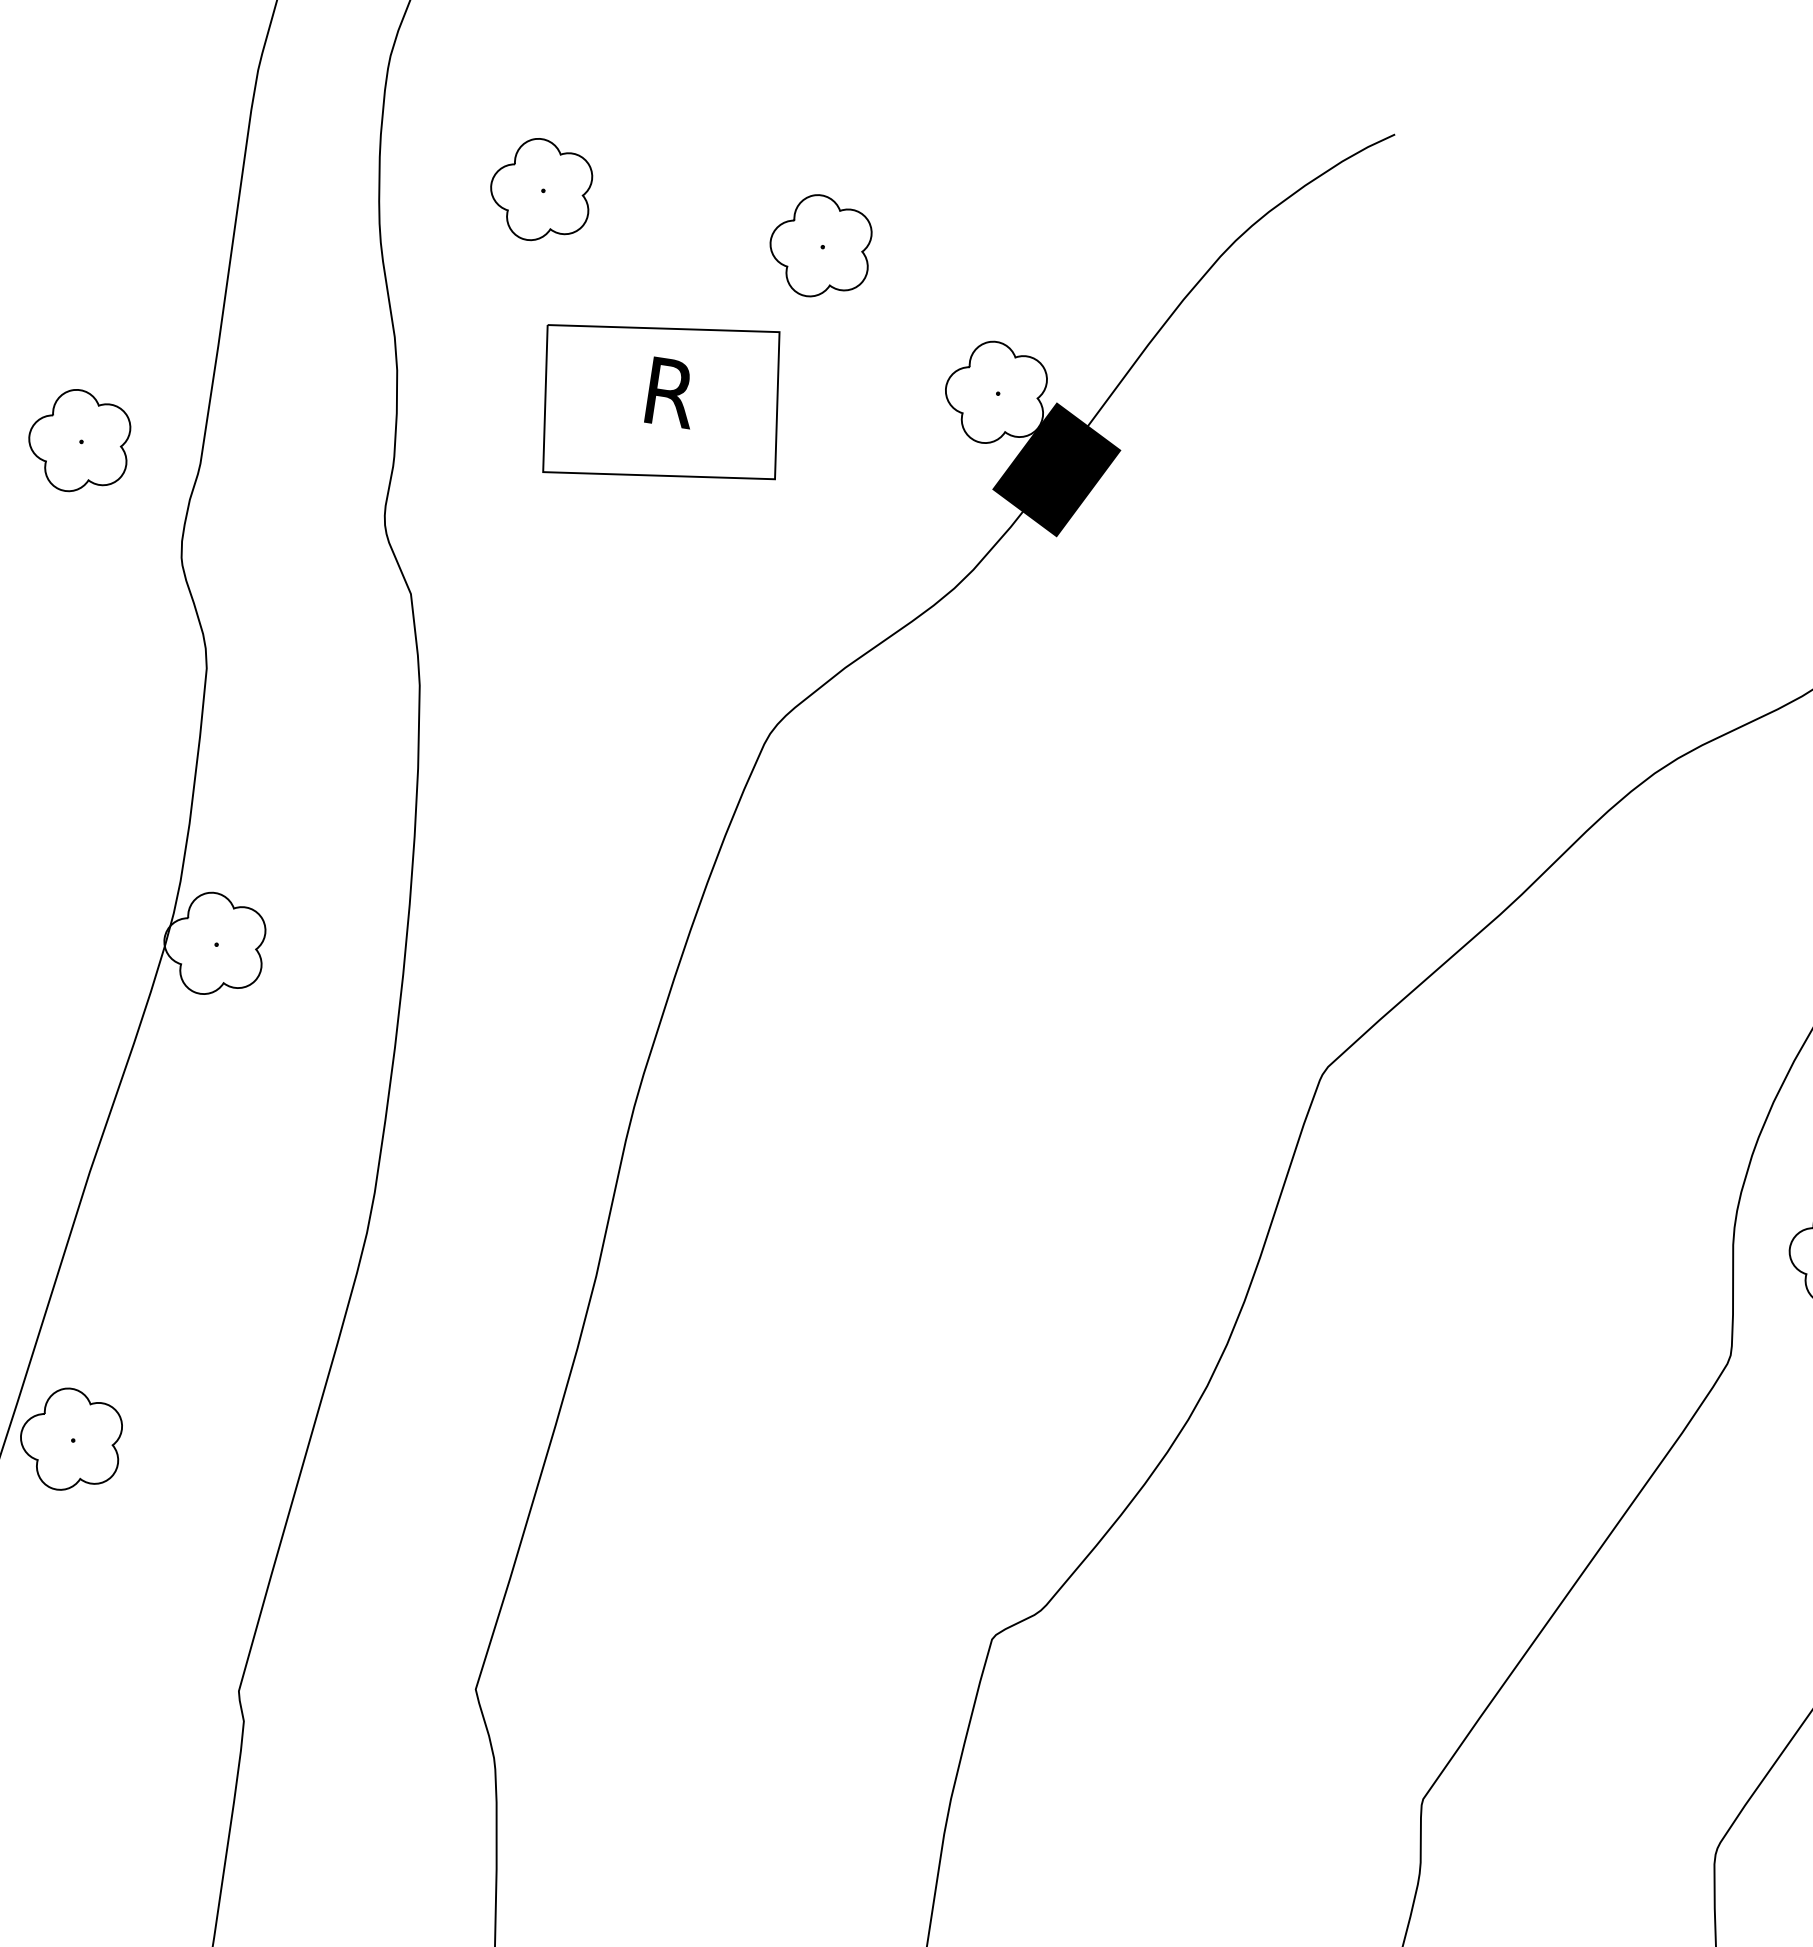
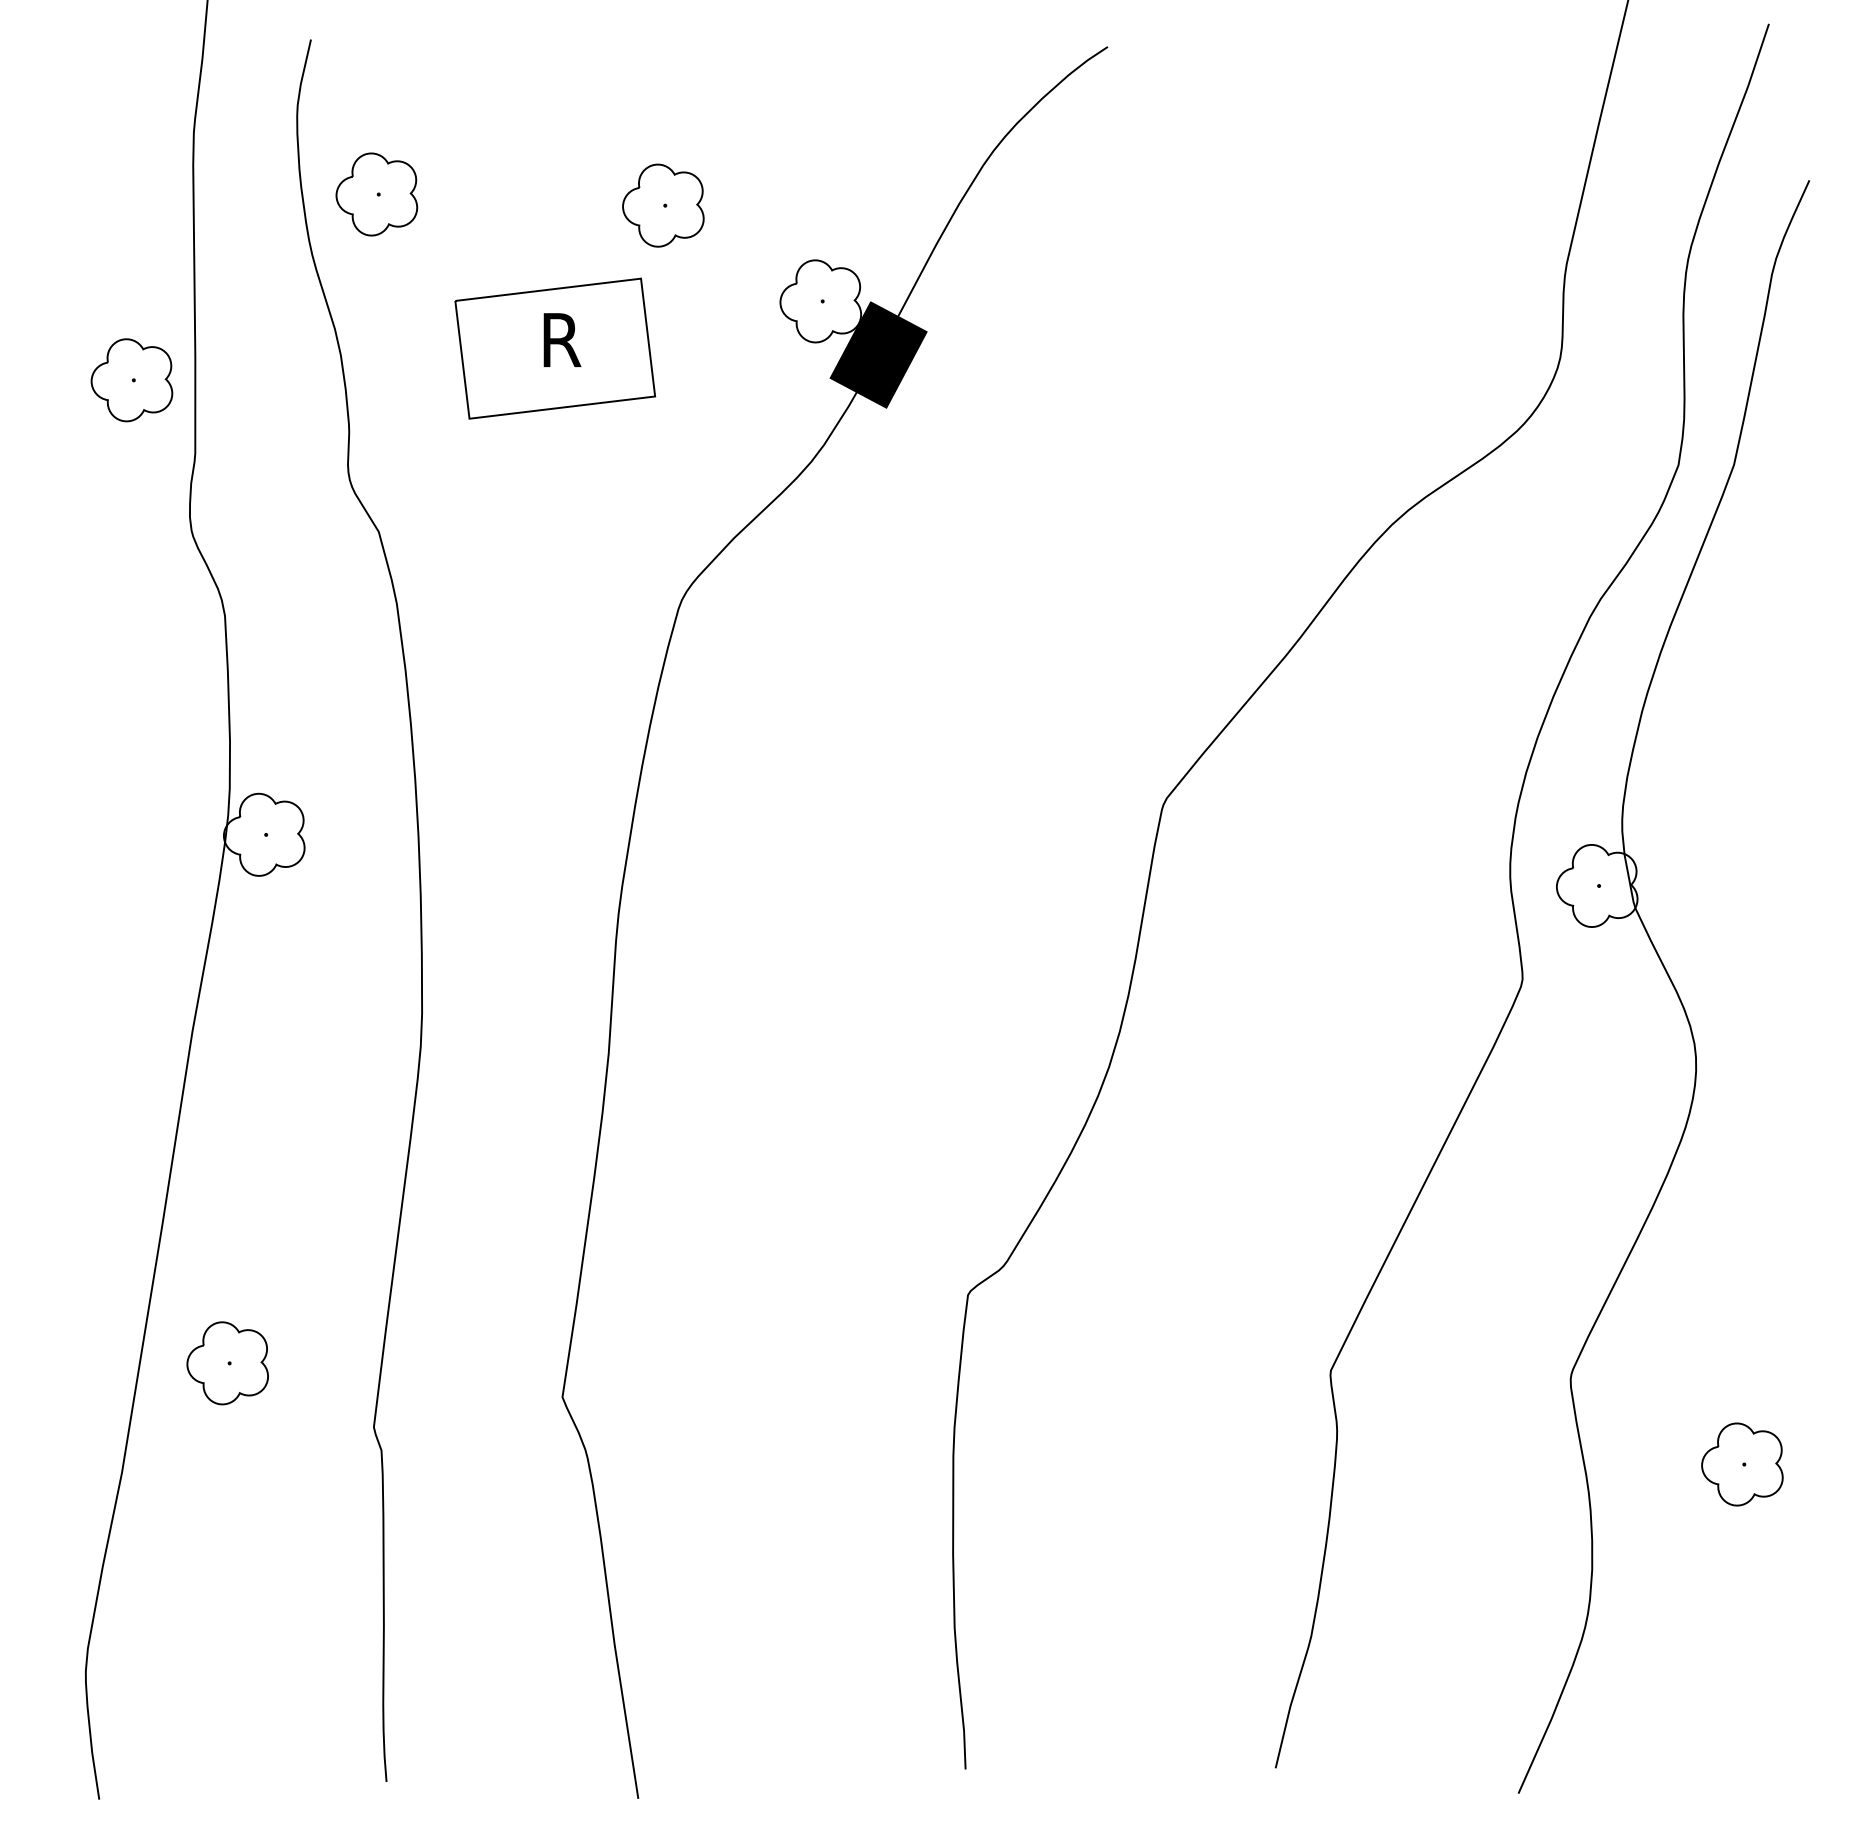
part: (540, 190) -> (376, 194), moved
part: (78, 441) -> (131, 380), moved
part: (70, 1440) -> (227, 1363), moved

